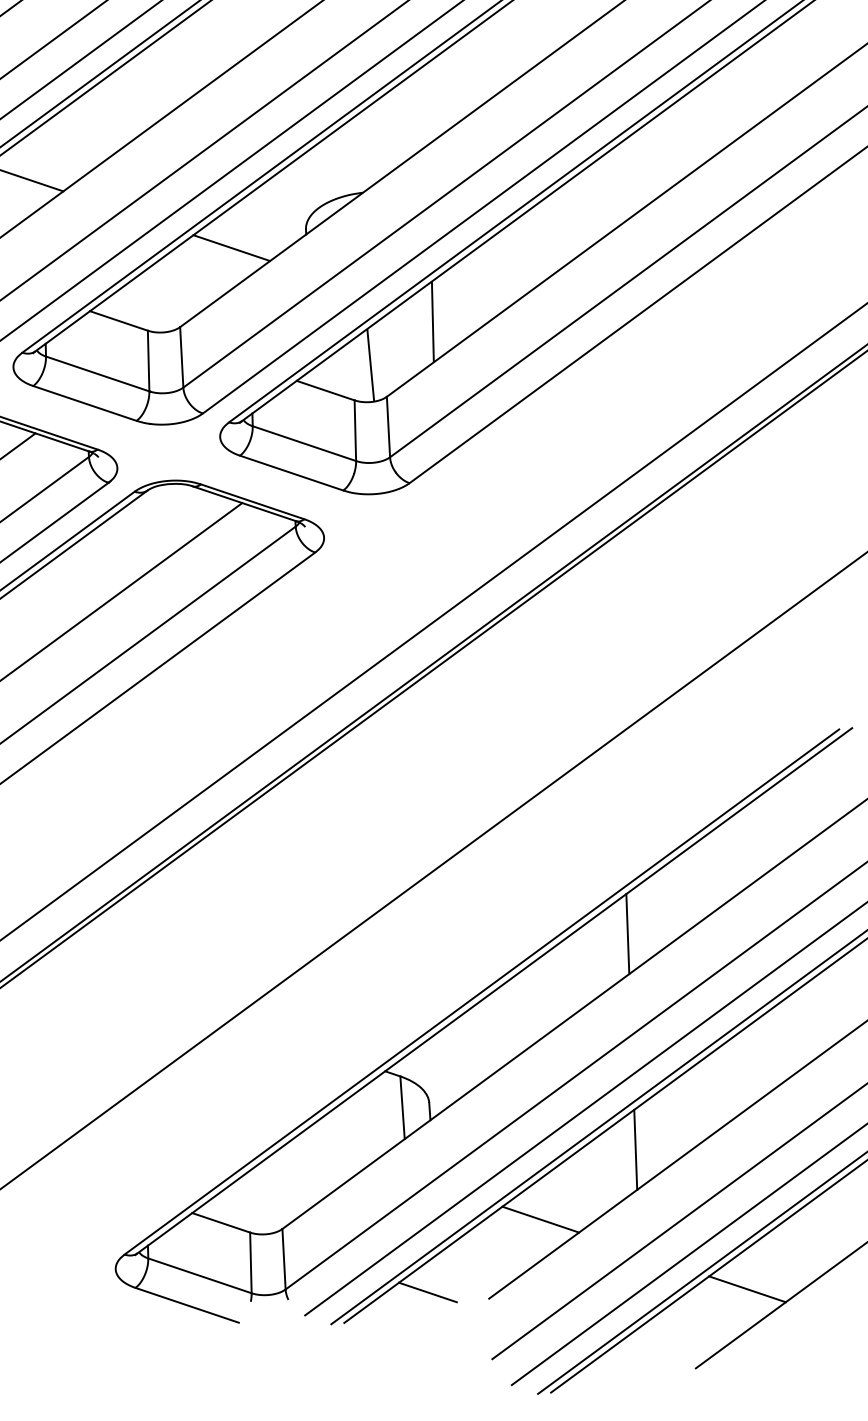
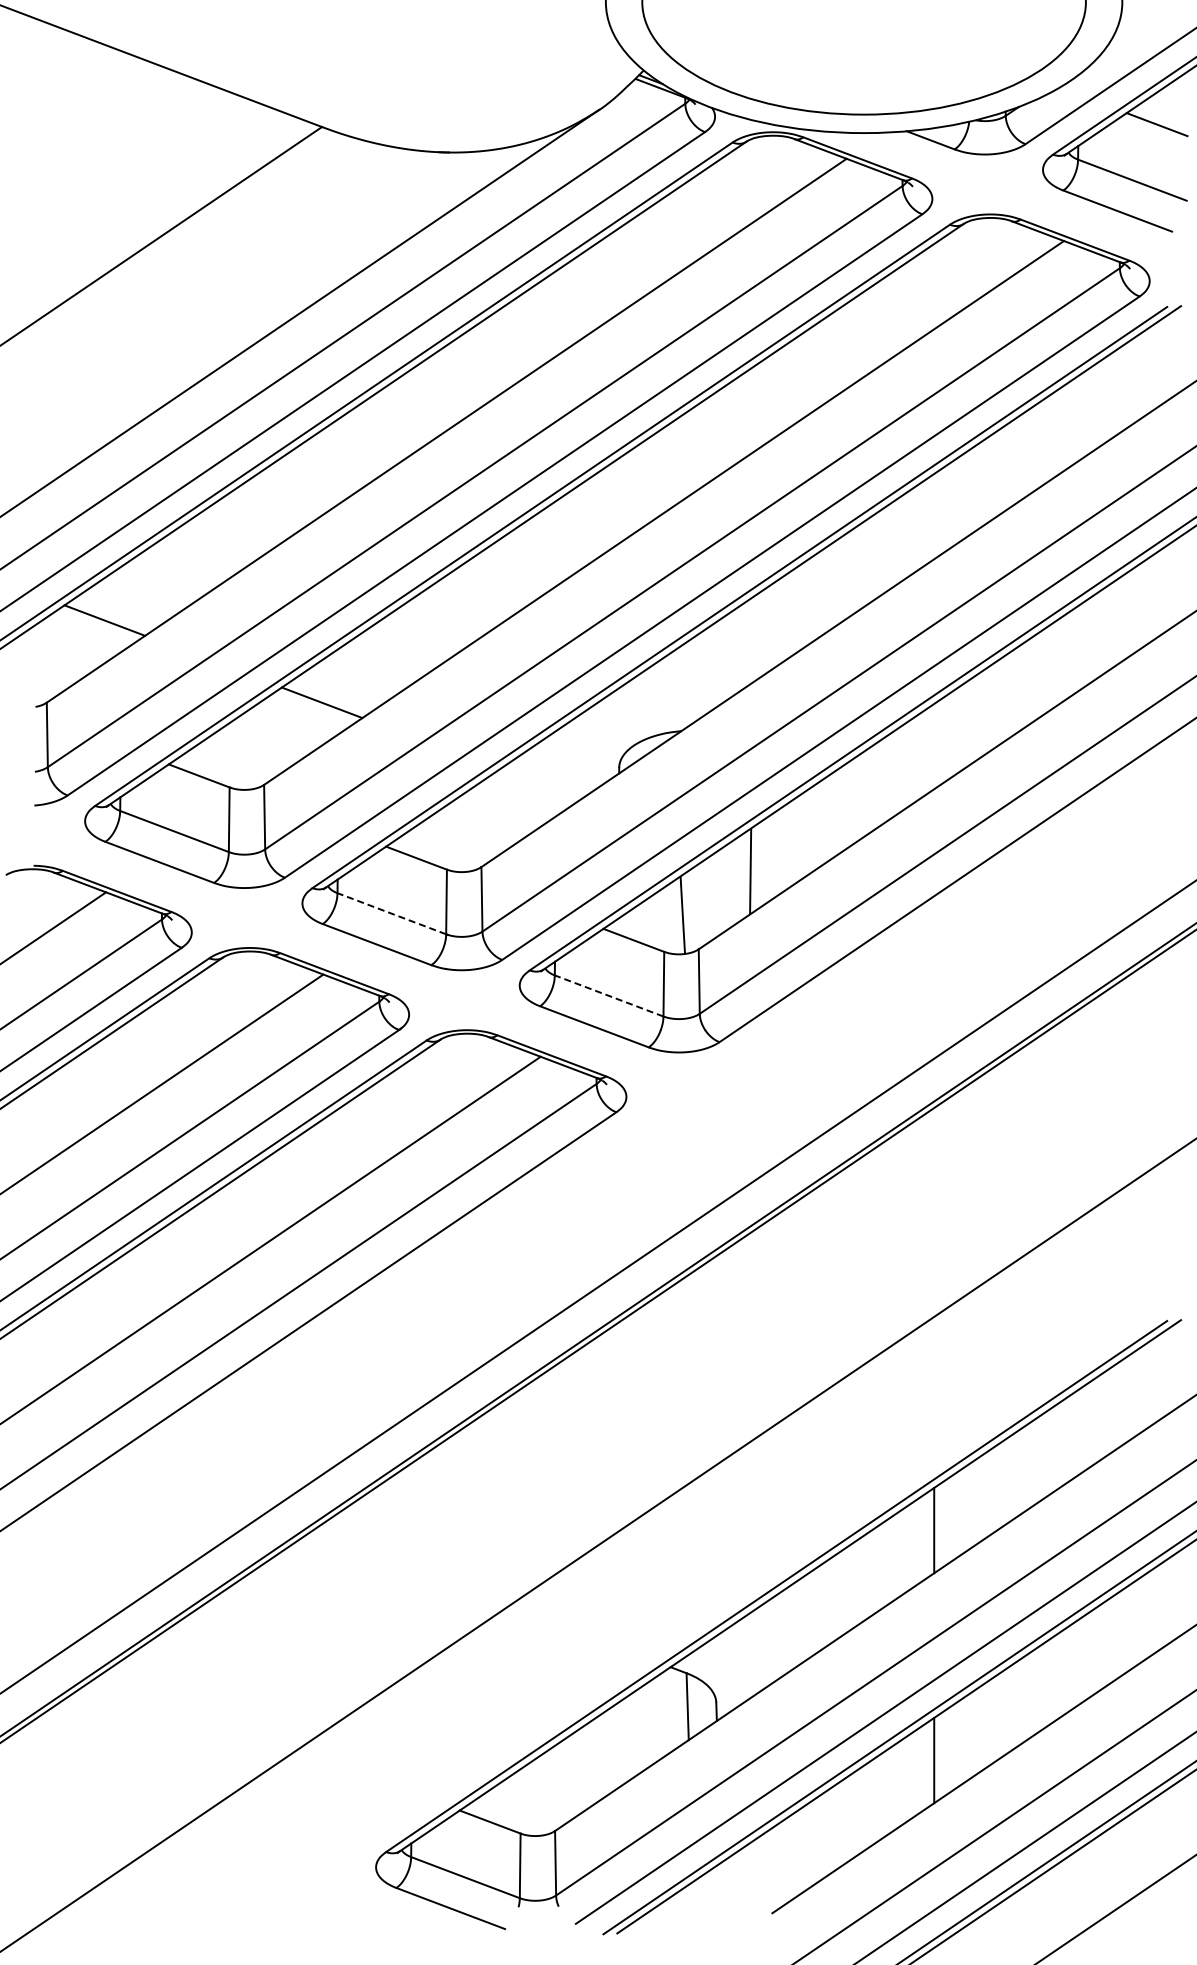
line: (231, 247) -> (539, 784), removed
line: (97, 373) -> (391, 913), solid -> dashed
line: (303, 443) -> (608, 995), solid -> dashed
line: (540, 1219) -> (830, 1830), removed
line: (747, 1289) -> (1047, 1913), removed
line: (427, 1291) -> (707, 1903), removed

